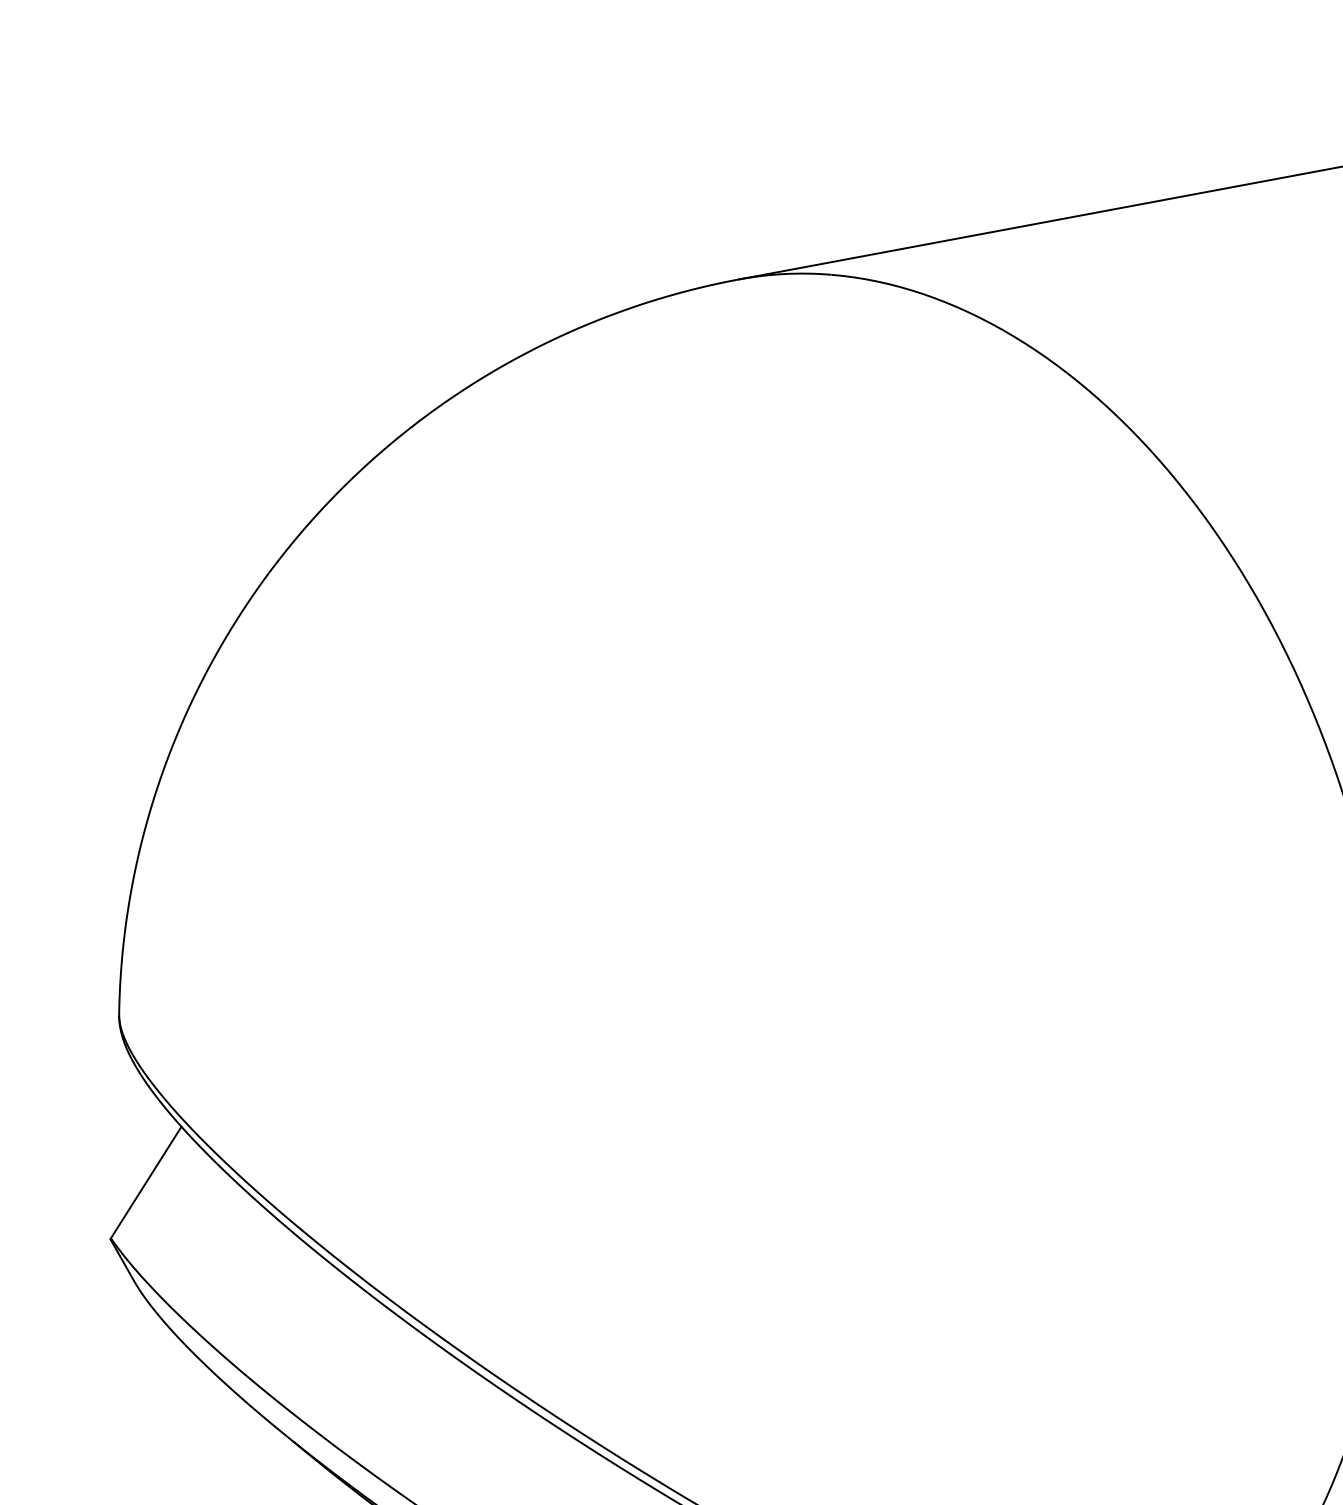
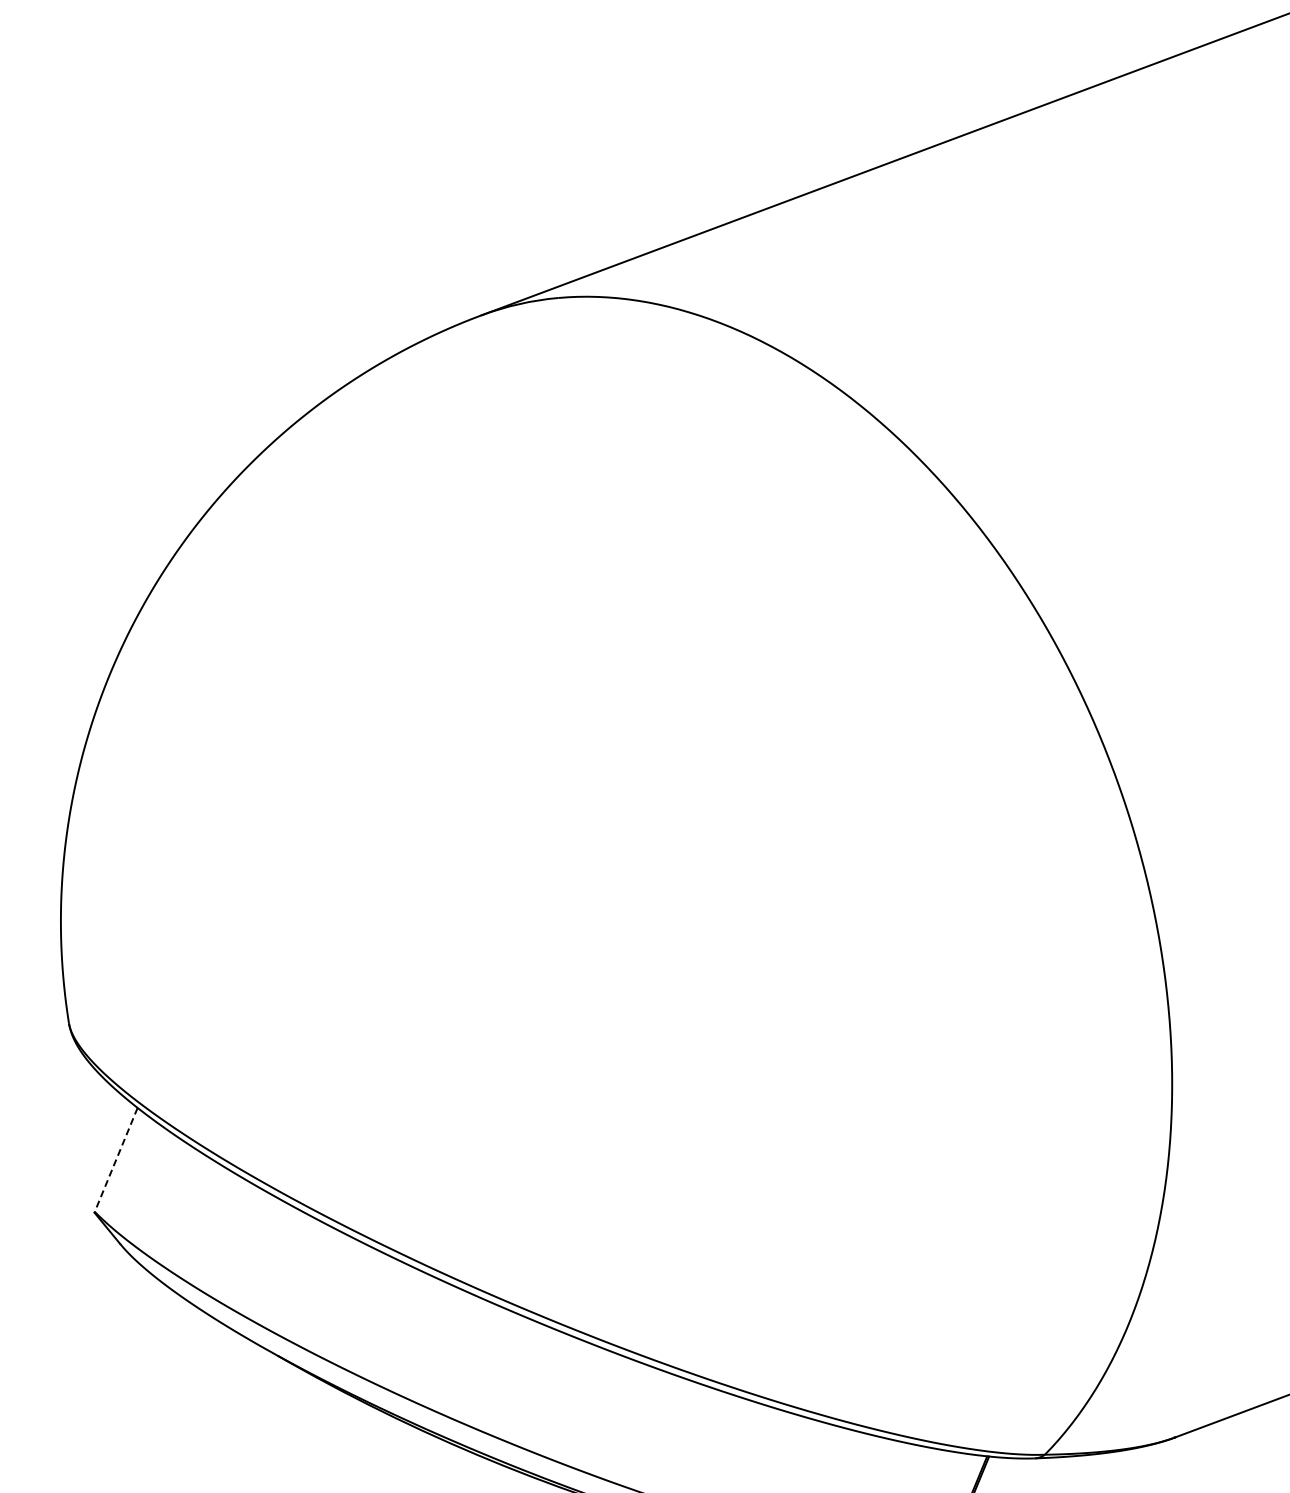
line: (146, 1183) -> (116, 1160), solid -> dashed

